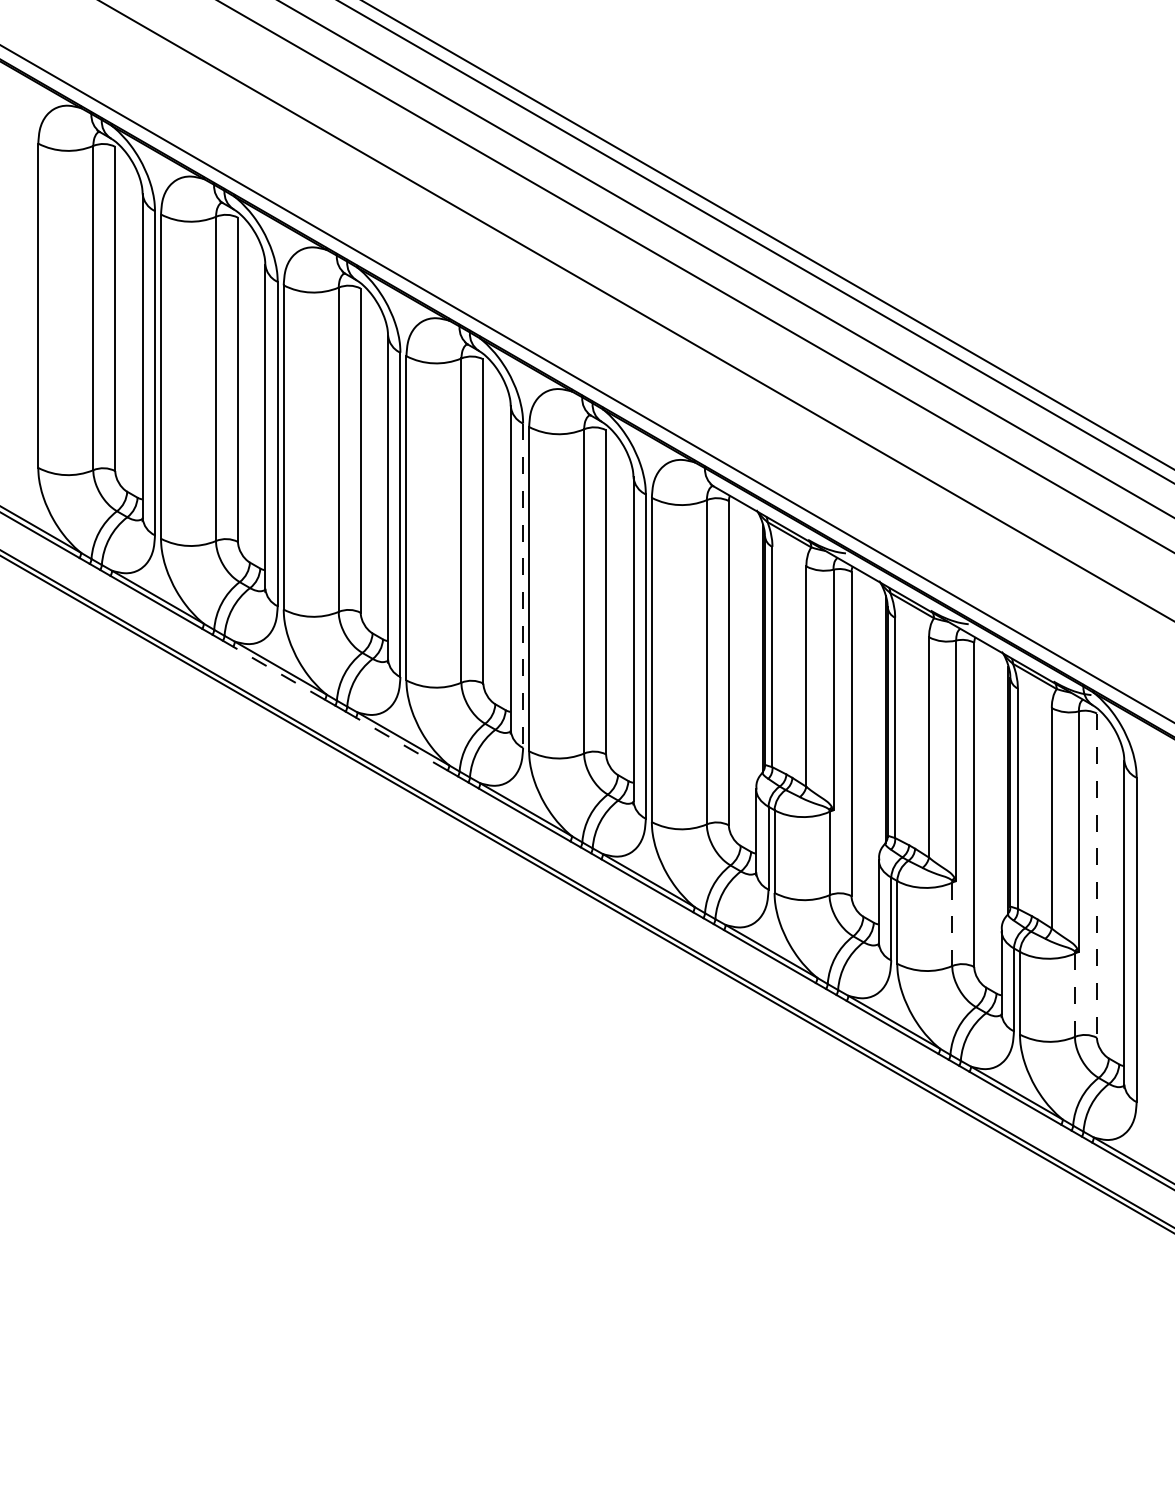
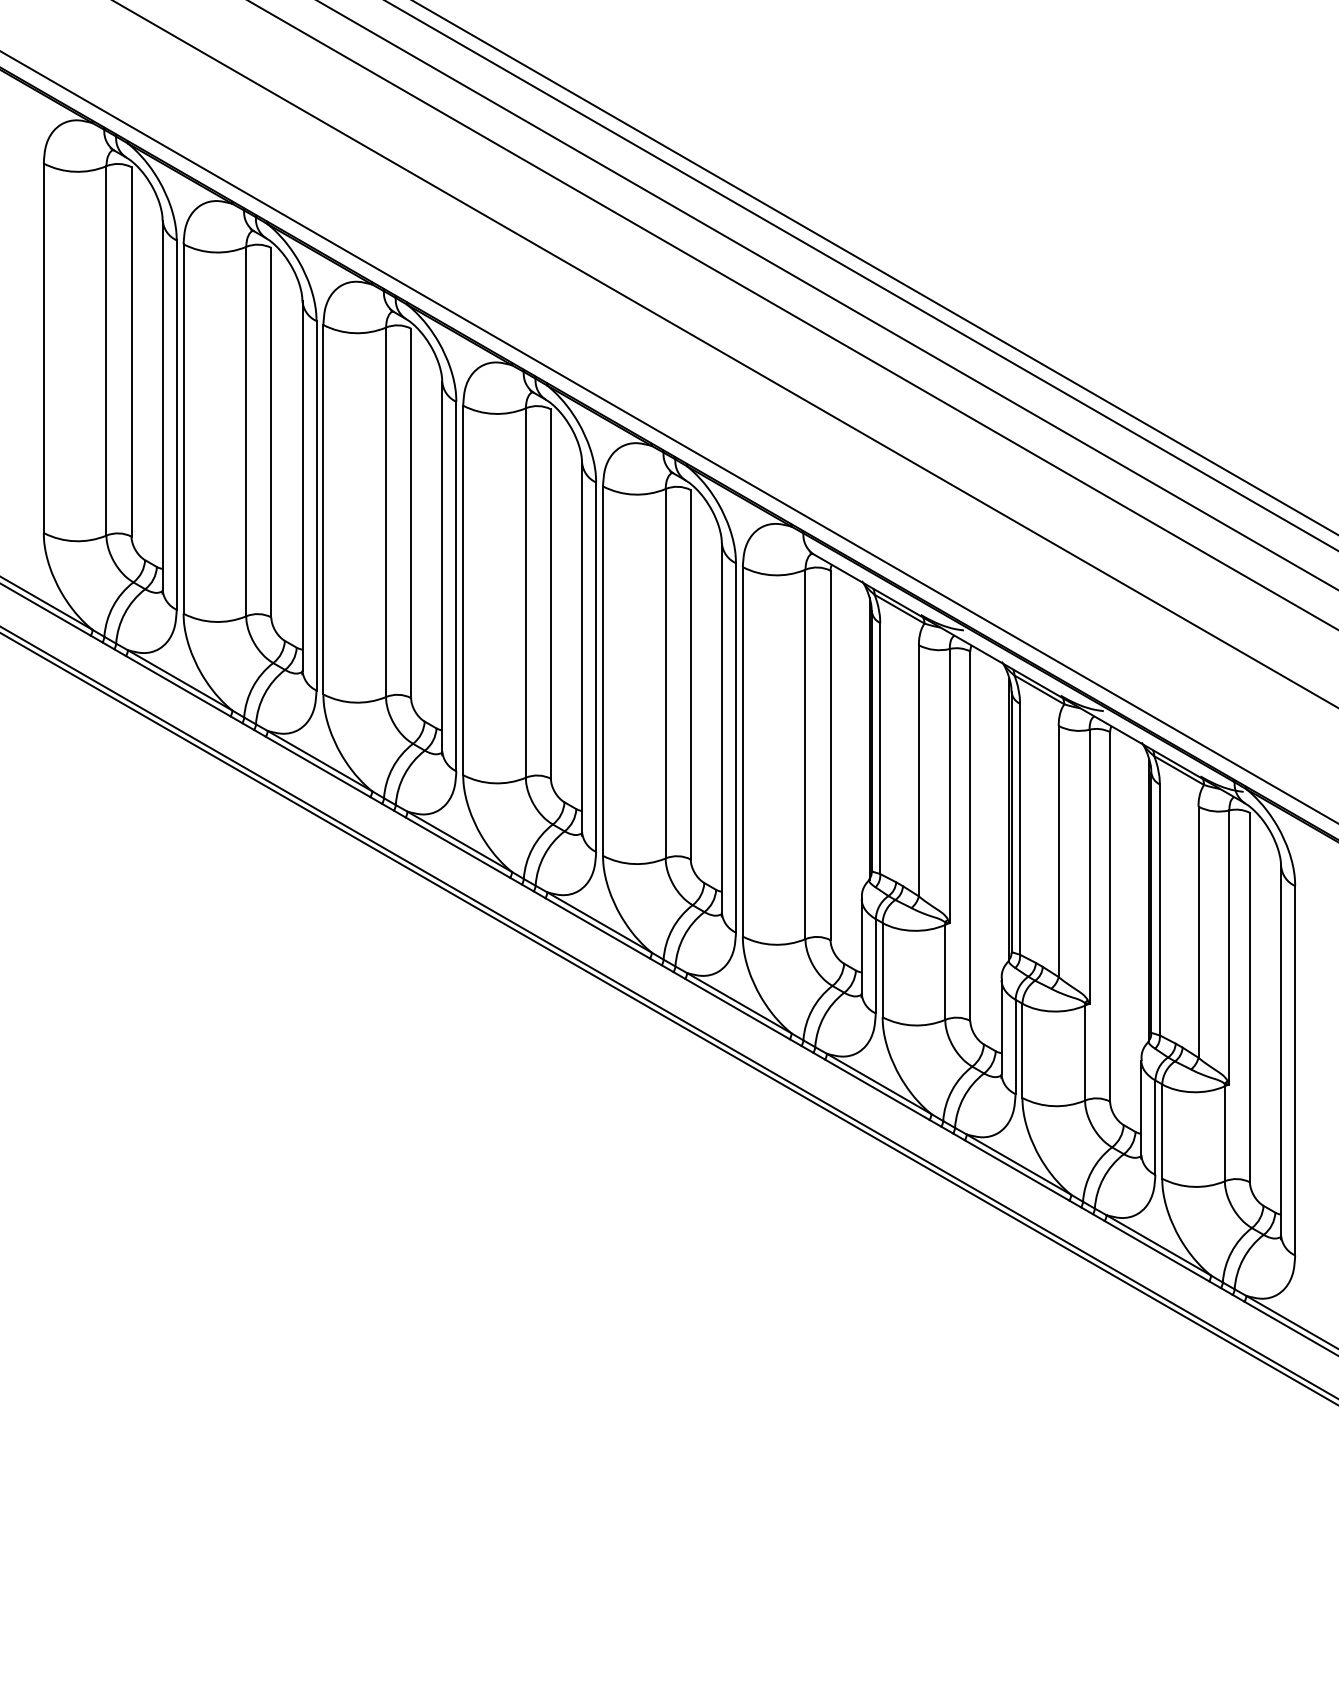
line: (523, 585) -> (596, 667), dashed -> solid
line: (278, 672) -> (317, 766), dashed -> solid
line: (401, 743) -> (457, 847), dashed -> solid
line: (1096, 875) -> (1249, 997), dashed -> solid
line: (952, 924) -> (1085, 1053), dashed -> solid
line: (1074, 994) -> (1224, 1133), dashed -> solid

